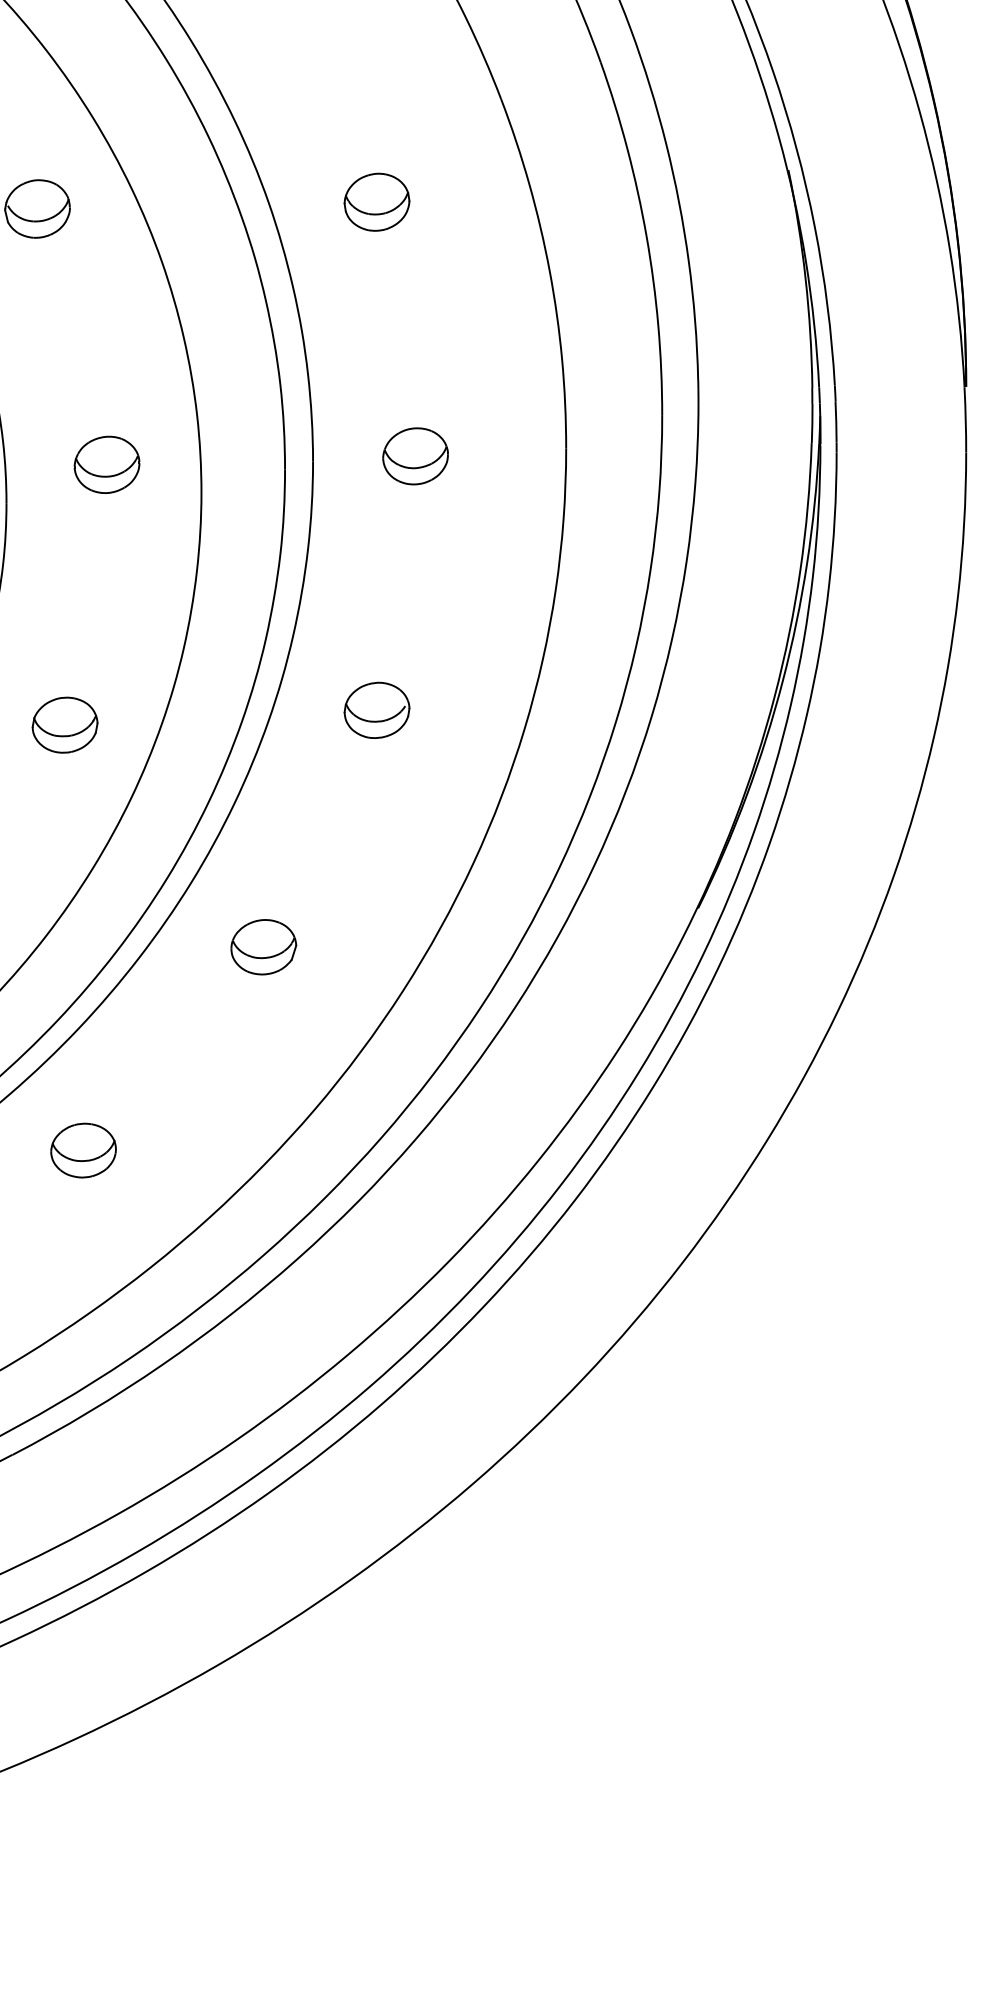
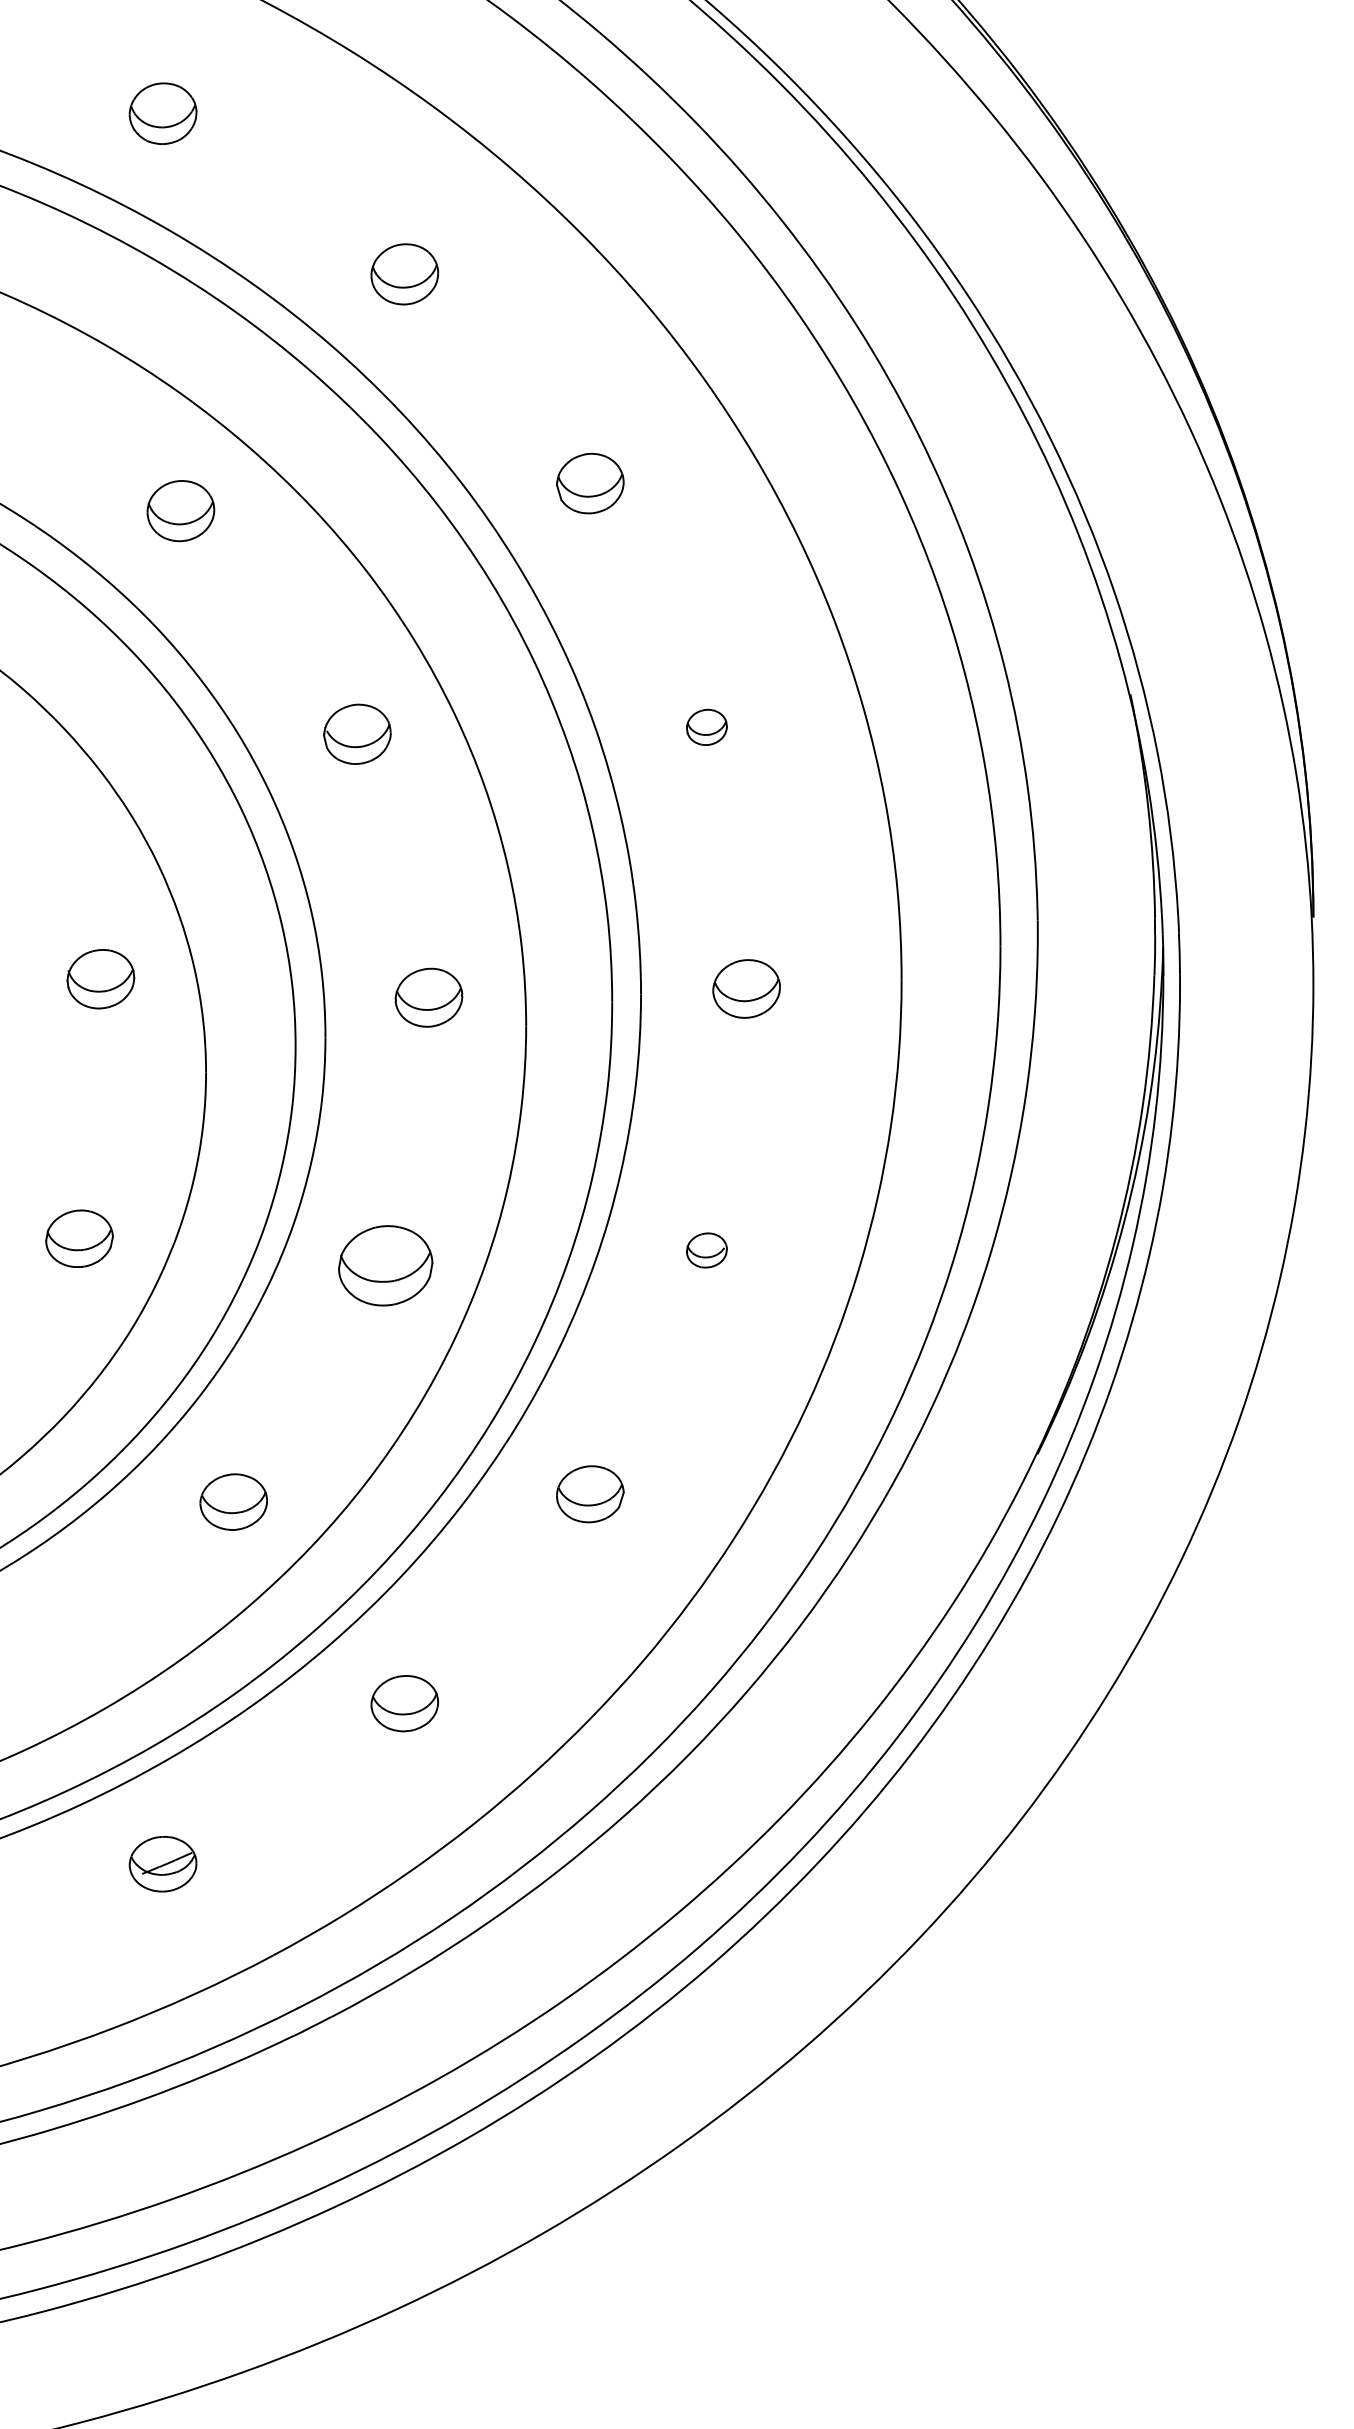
part: (376, 202) -> (706, 727), size x0.6
part: (376, 710) -> (706, 1250), size x0.6
part: (64, 724) -> (385, 1265), size x1.4

